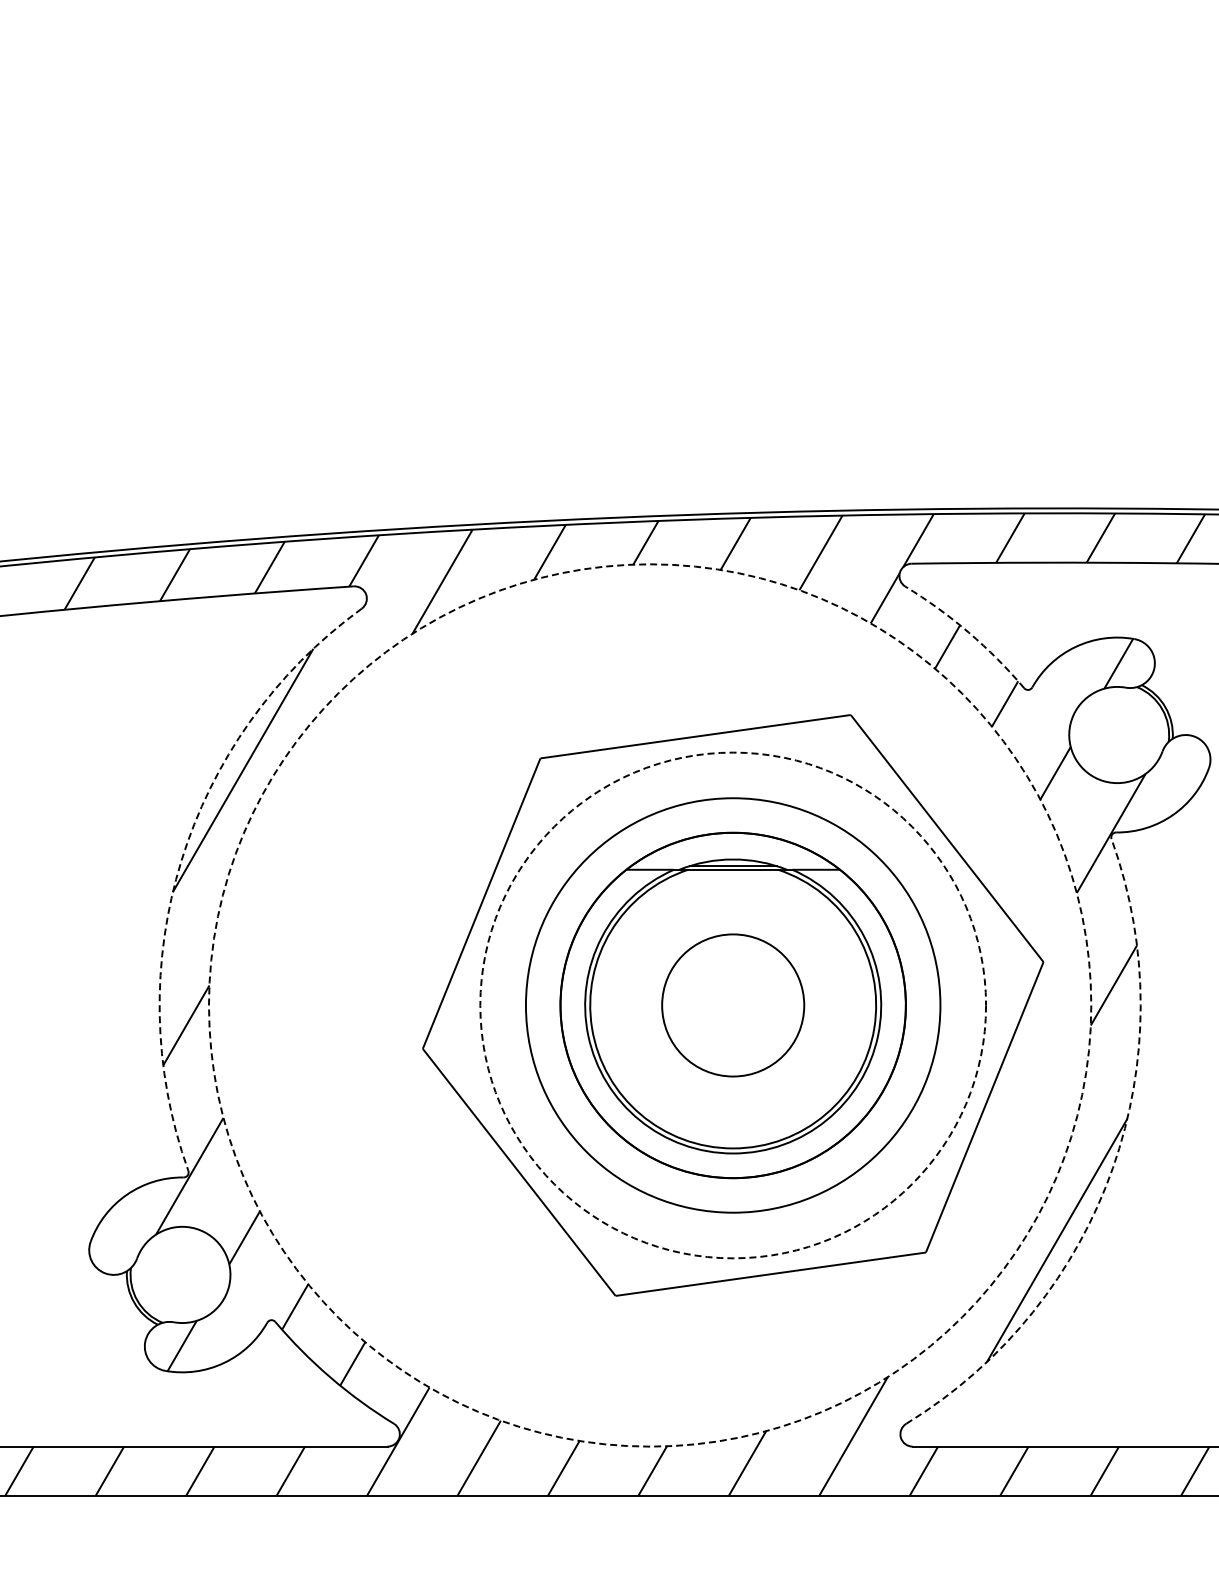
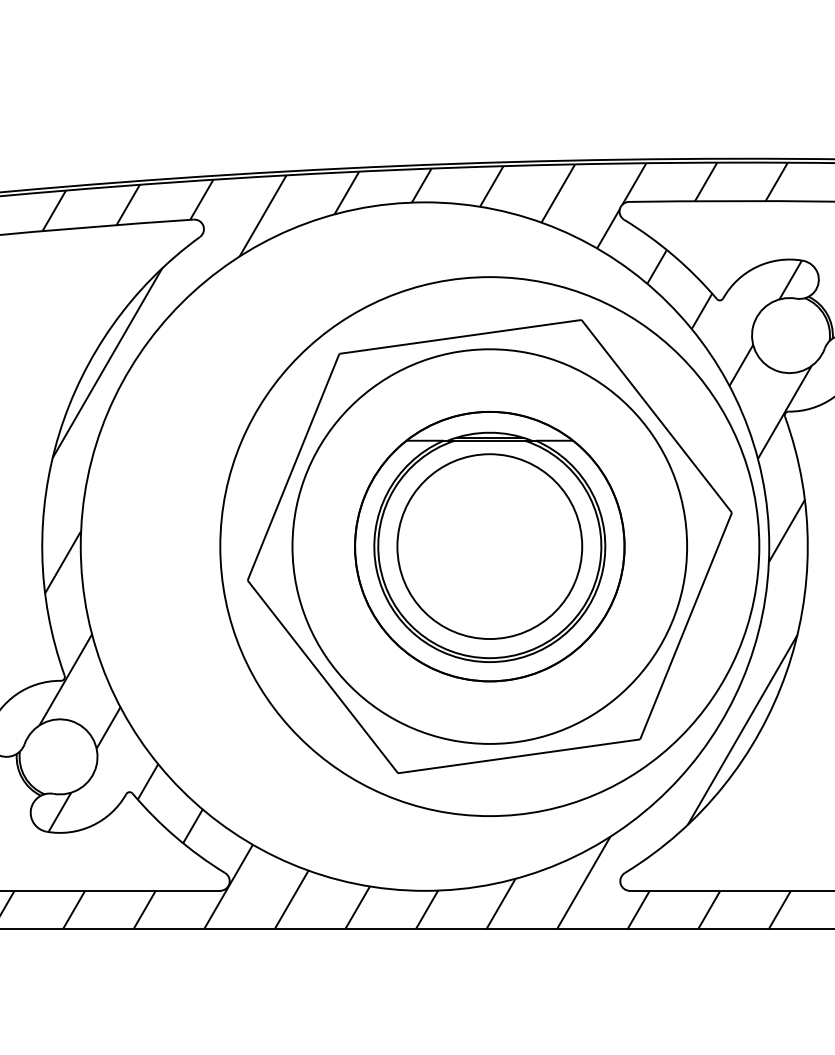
arc: (968, 632) -> (673, 255), dashed -> solid
arc: (181, 860) -> (59, 433), dashed -> solid
circle: (649, 1005) -> (424, 546), dashed -> solid
circle: (732, 1005) -> (489, 546), size x1.67
circle: (732, 1005) -> (489, 546), size x1.67
circle: (733, 1005) -> (490, 546), dashed -> solid
arc: (1112, 1167) -> (785, 673), dashed -> solid

